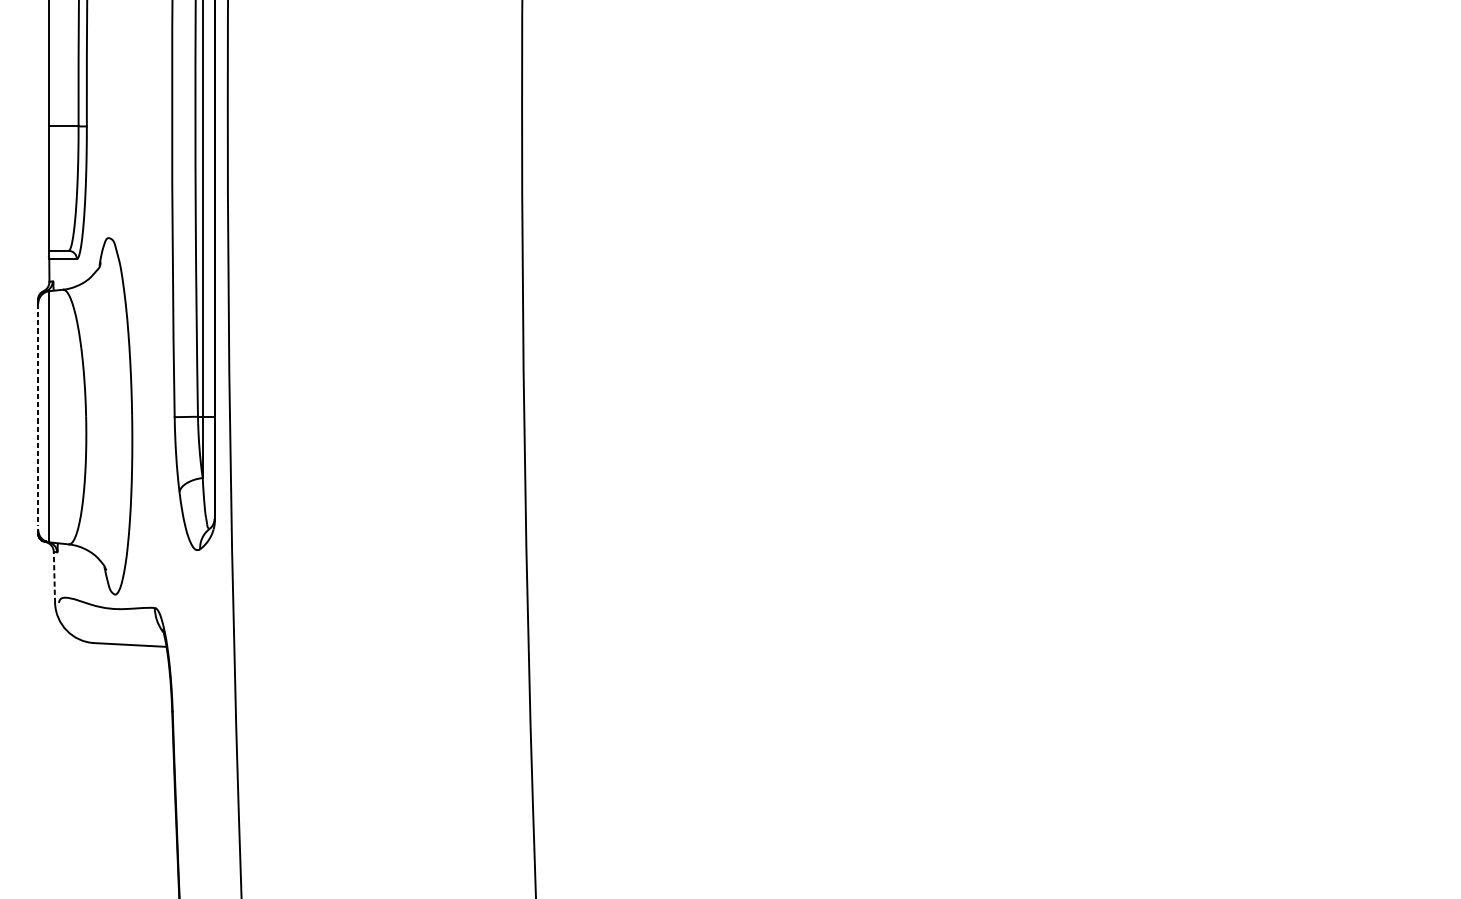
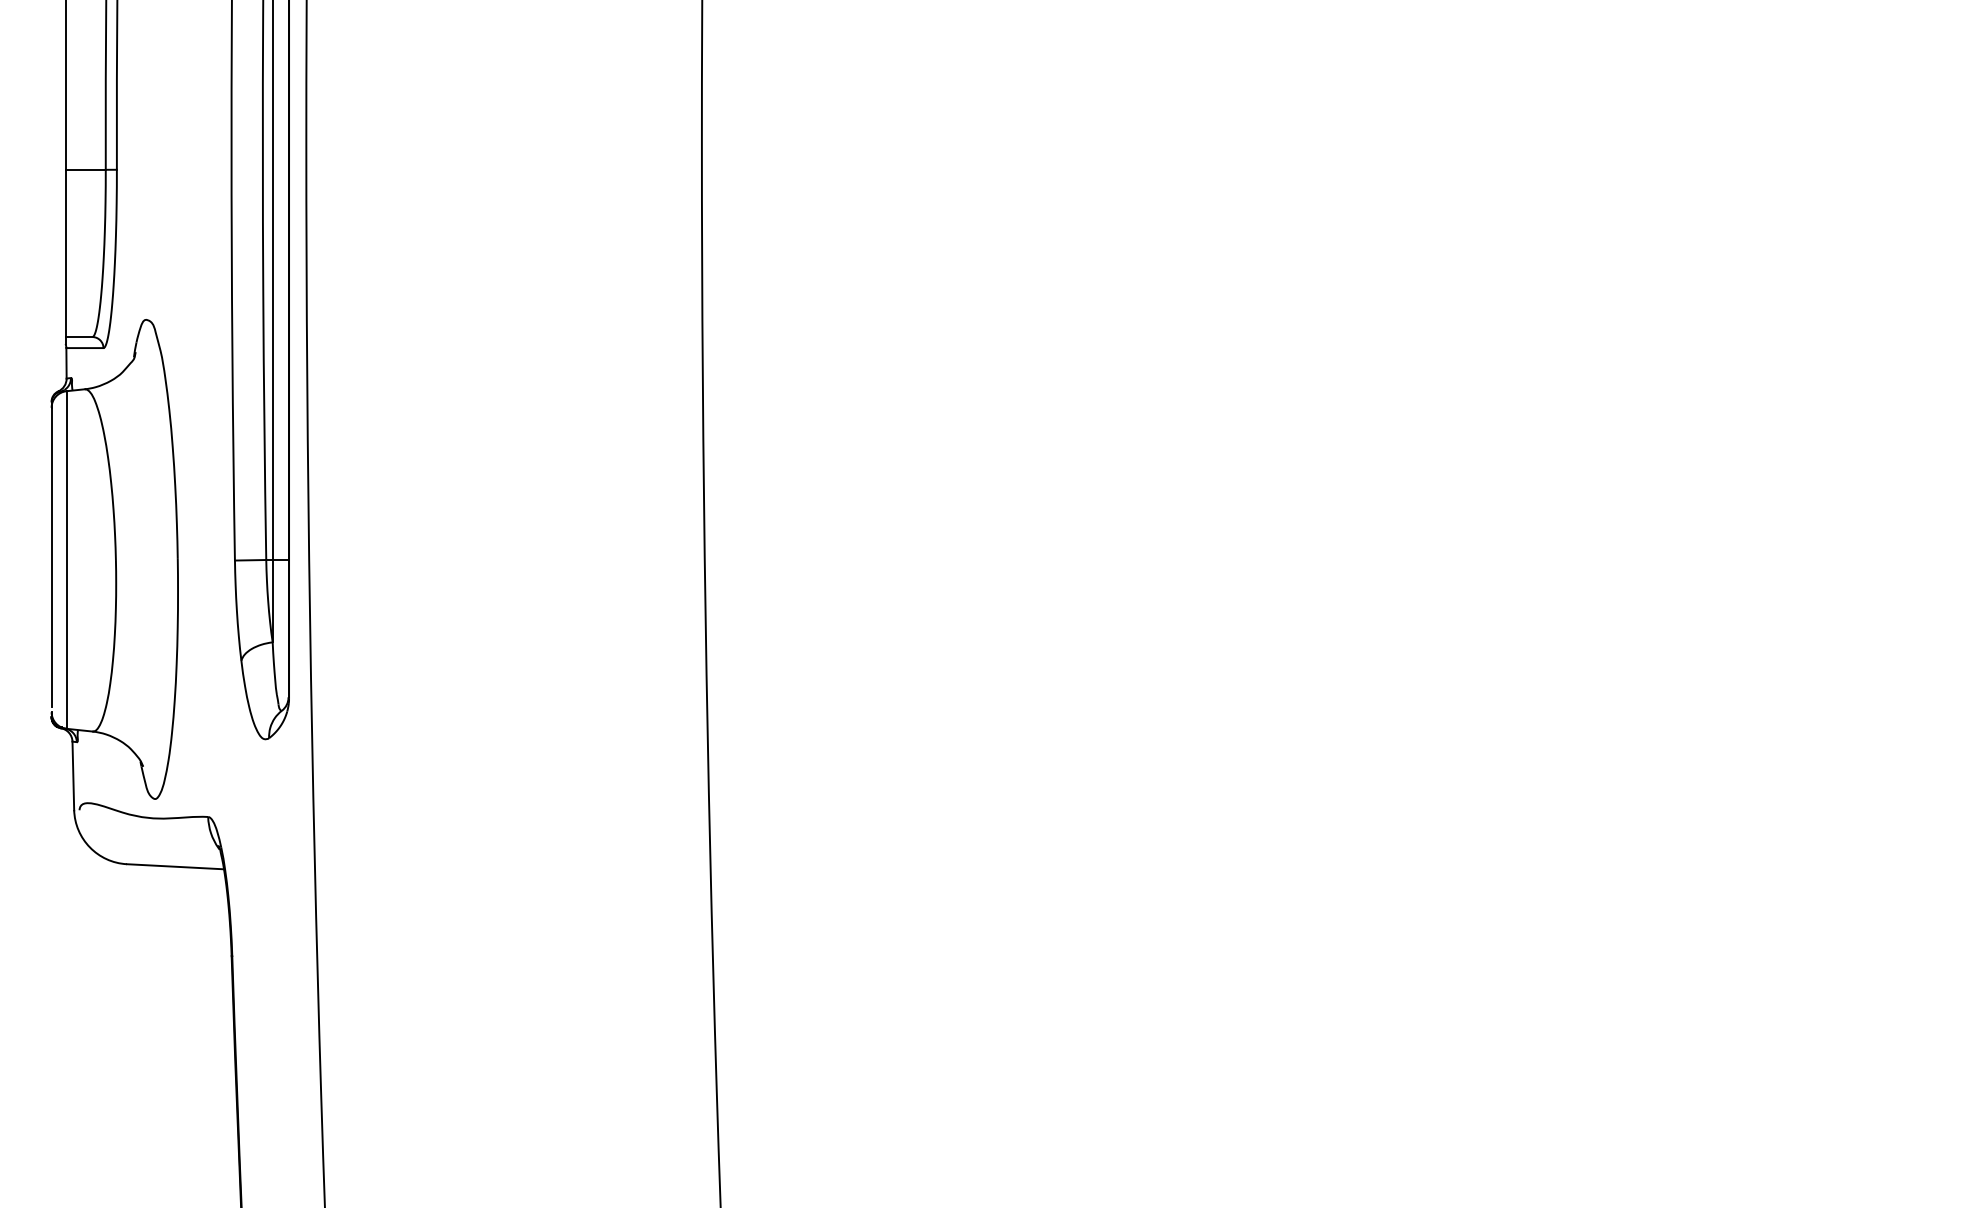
line: (38, 414) -> (51, 557), dashed -> solid
line: (54, 577) -> (73, 775), dashed -> solid

